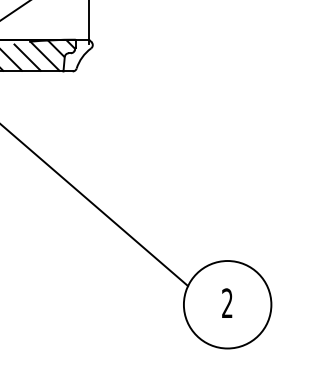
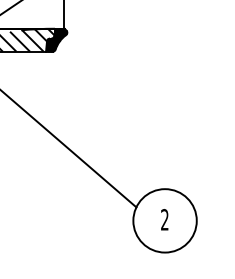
hatch: (77, 54) -> (56, 39), added

